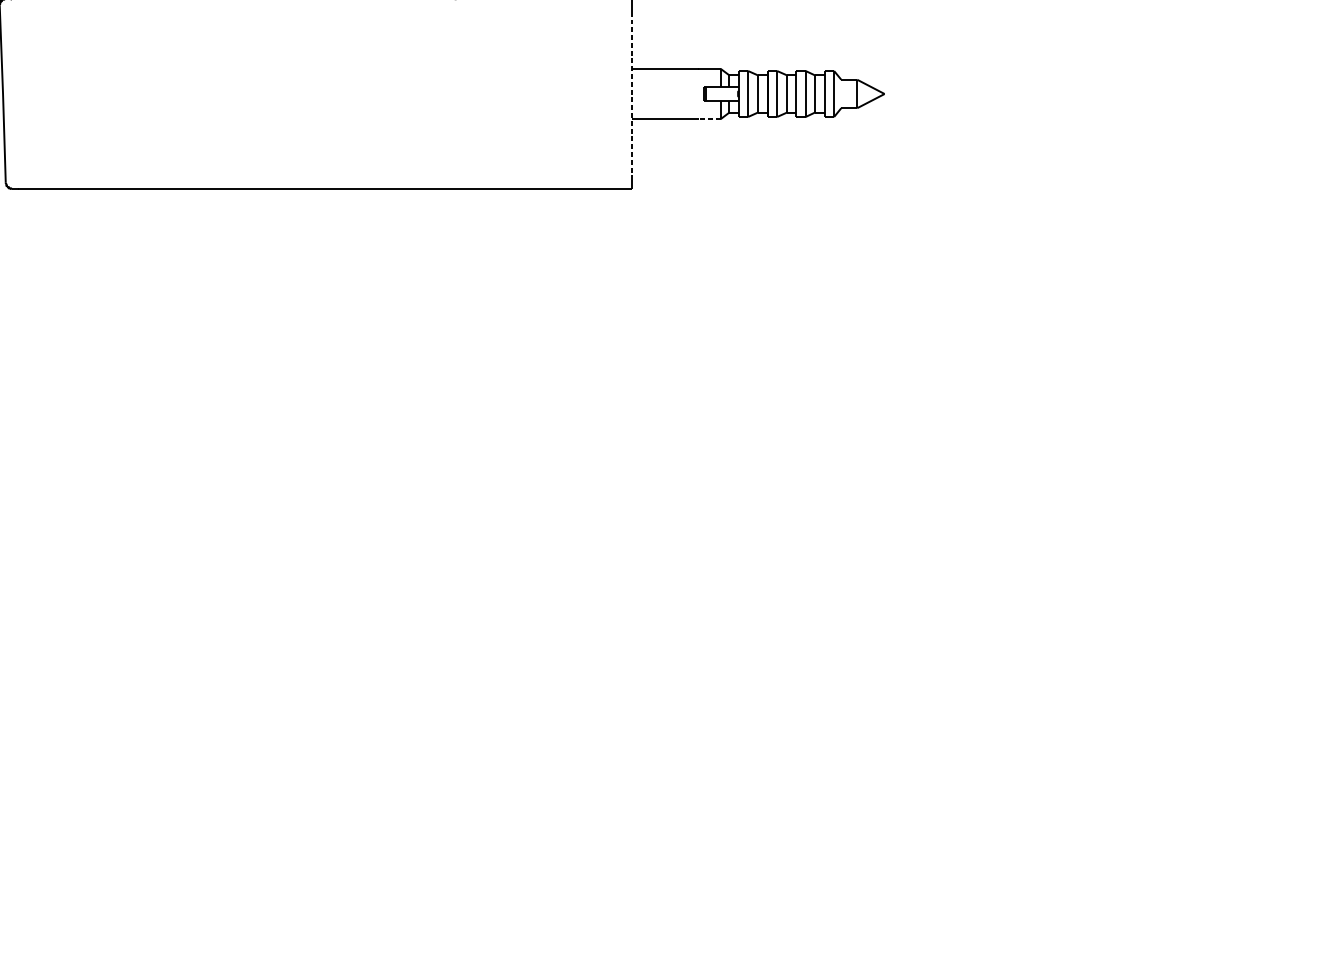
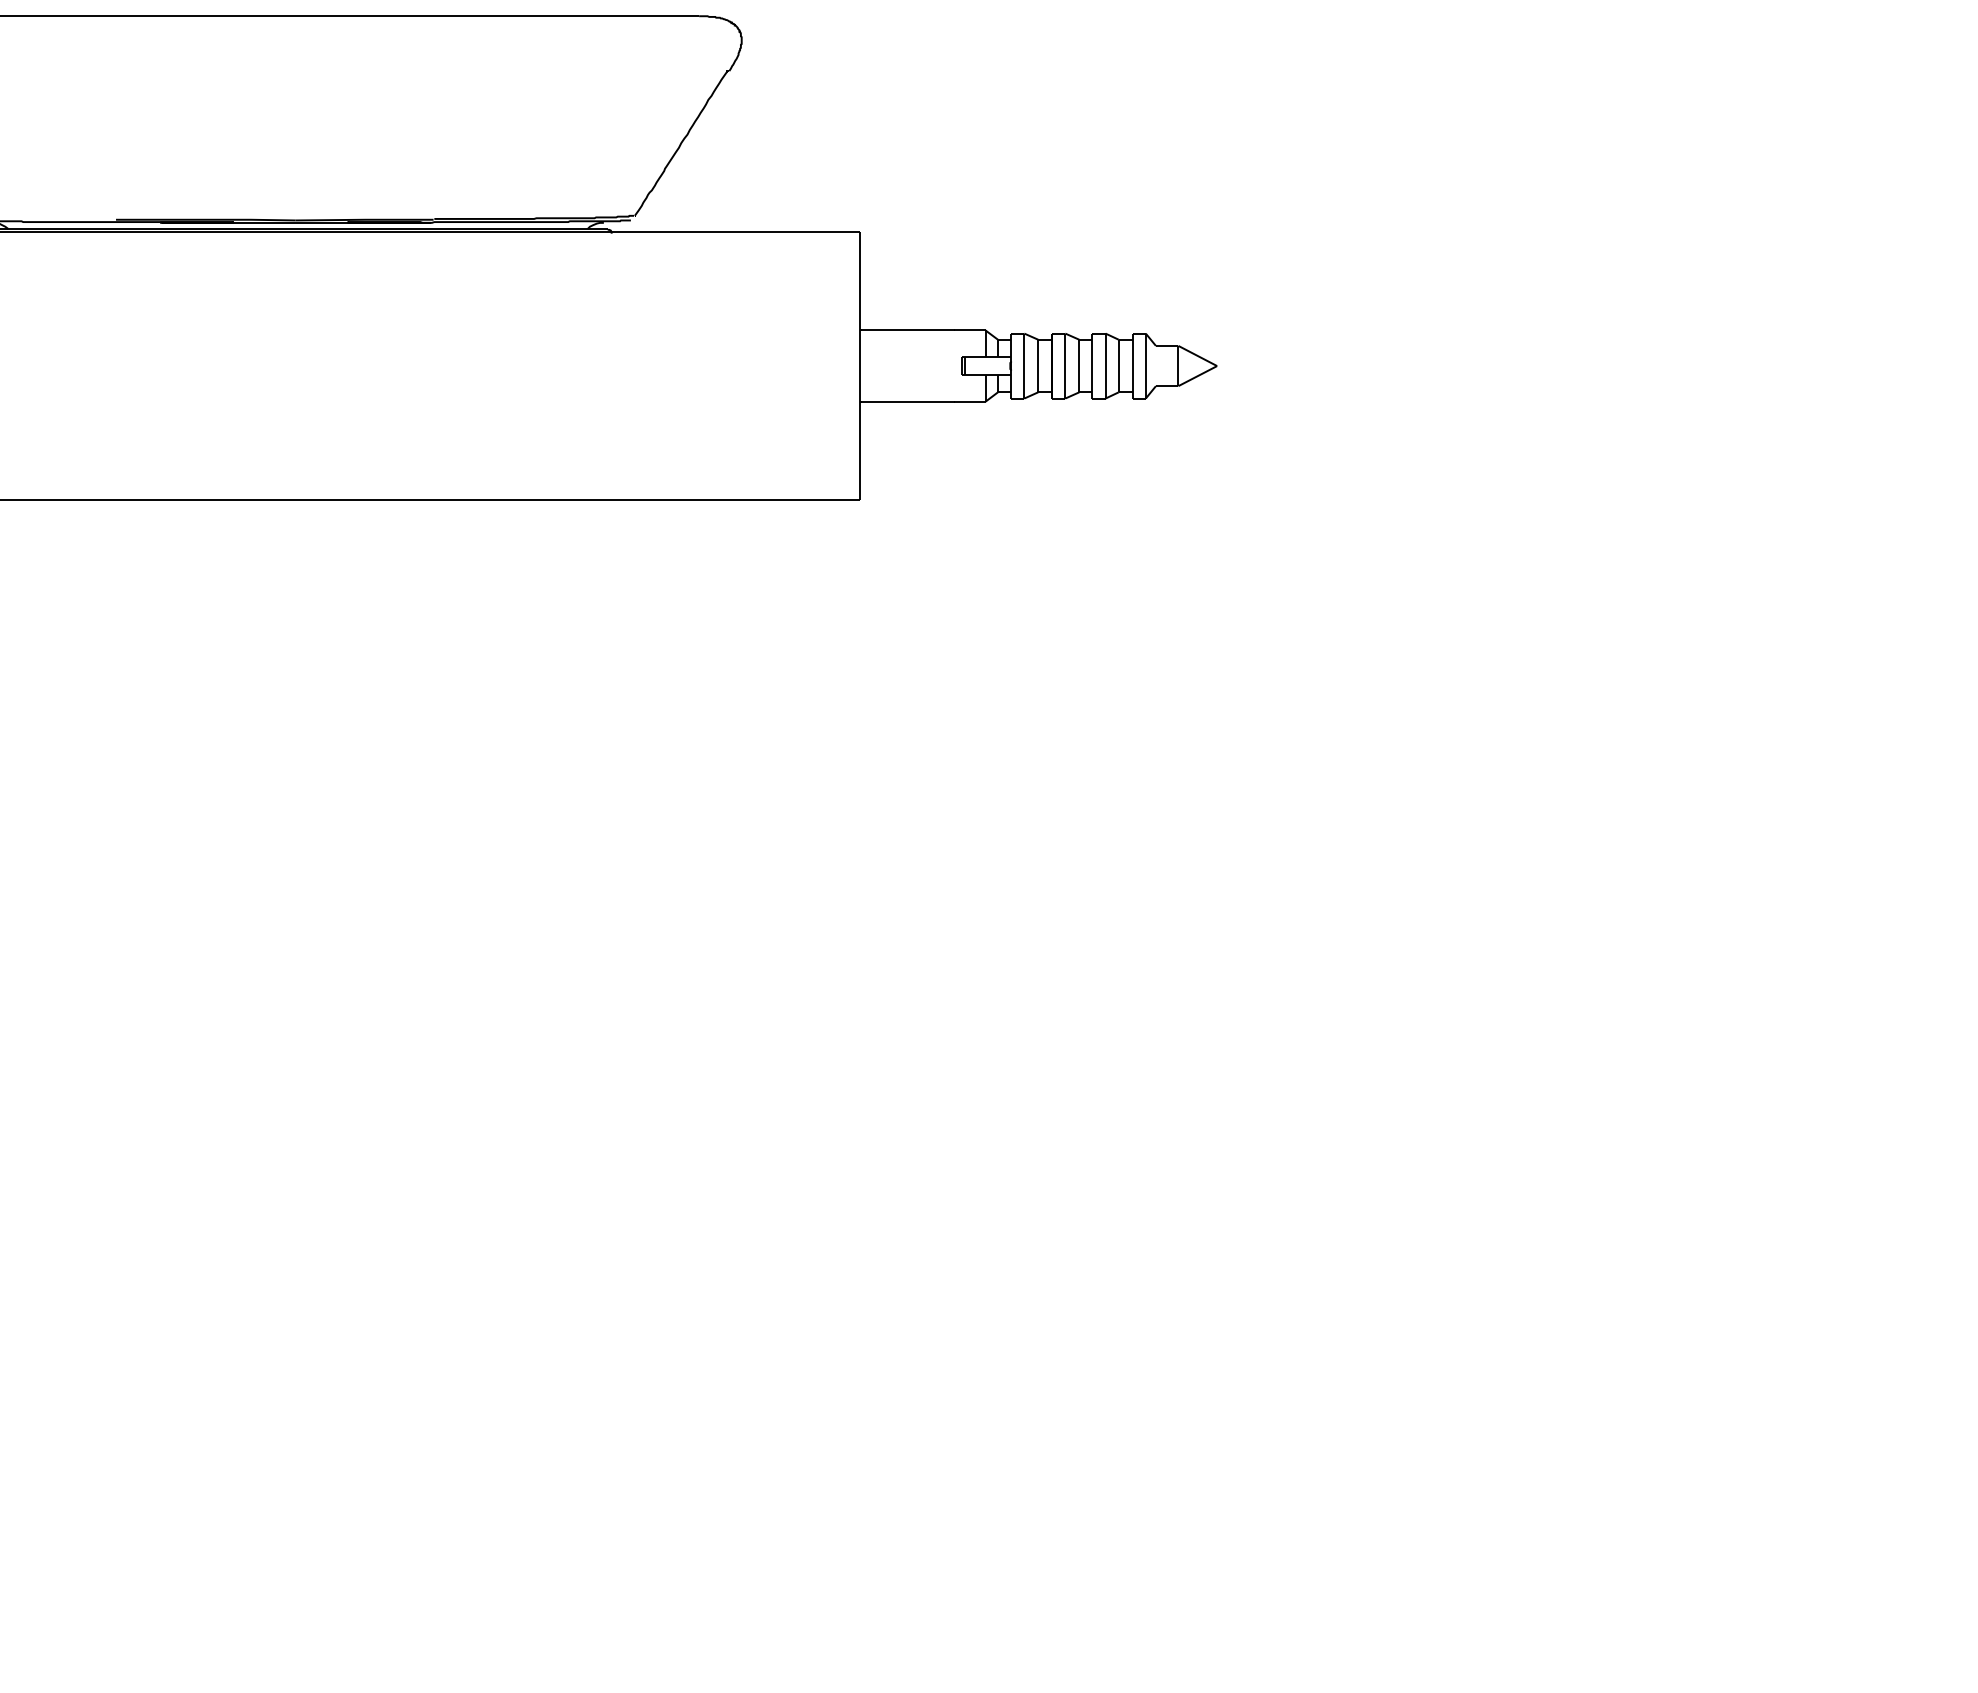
line: (631, 94) -> (860, 366), dashed -> solid
line: (709, 119) -> (969, 401), dashed -> solid

